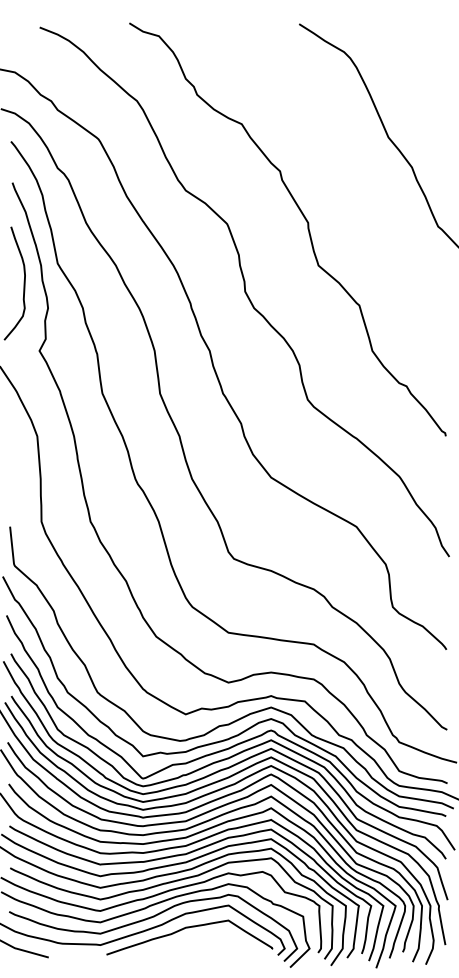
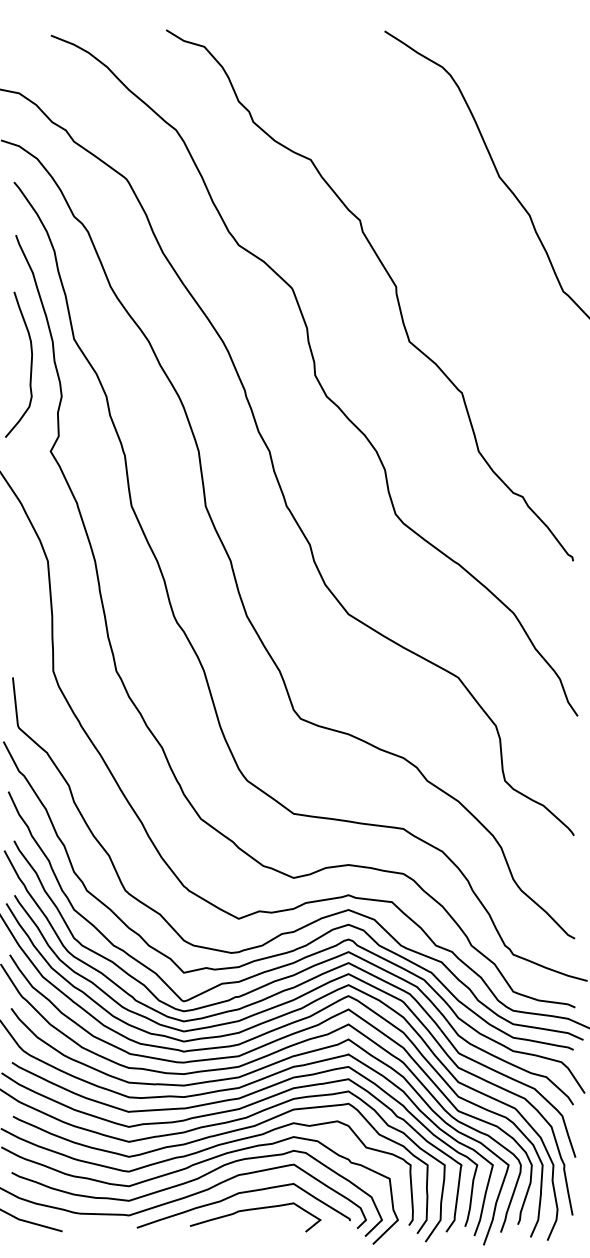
curve: (197, 941) -> (253, 1210), added

